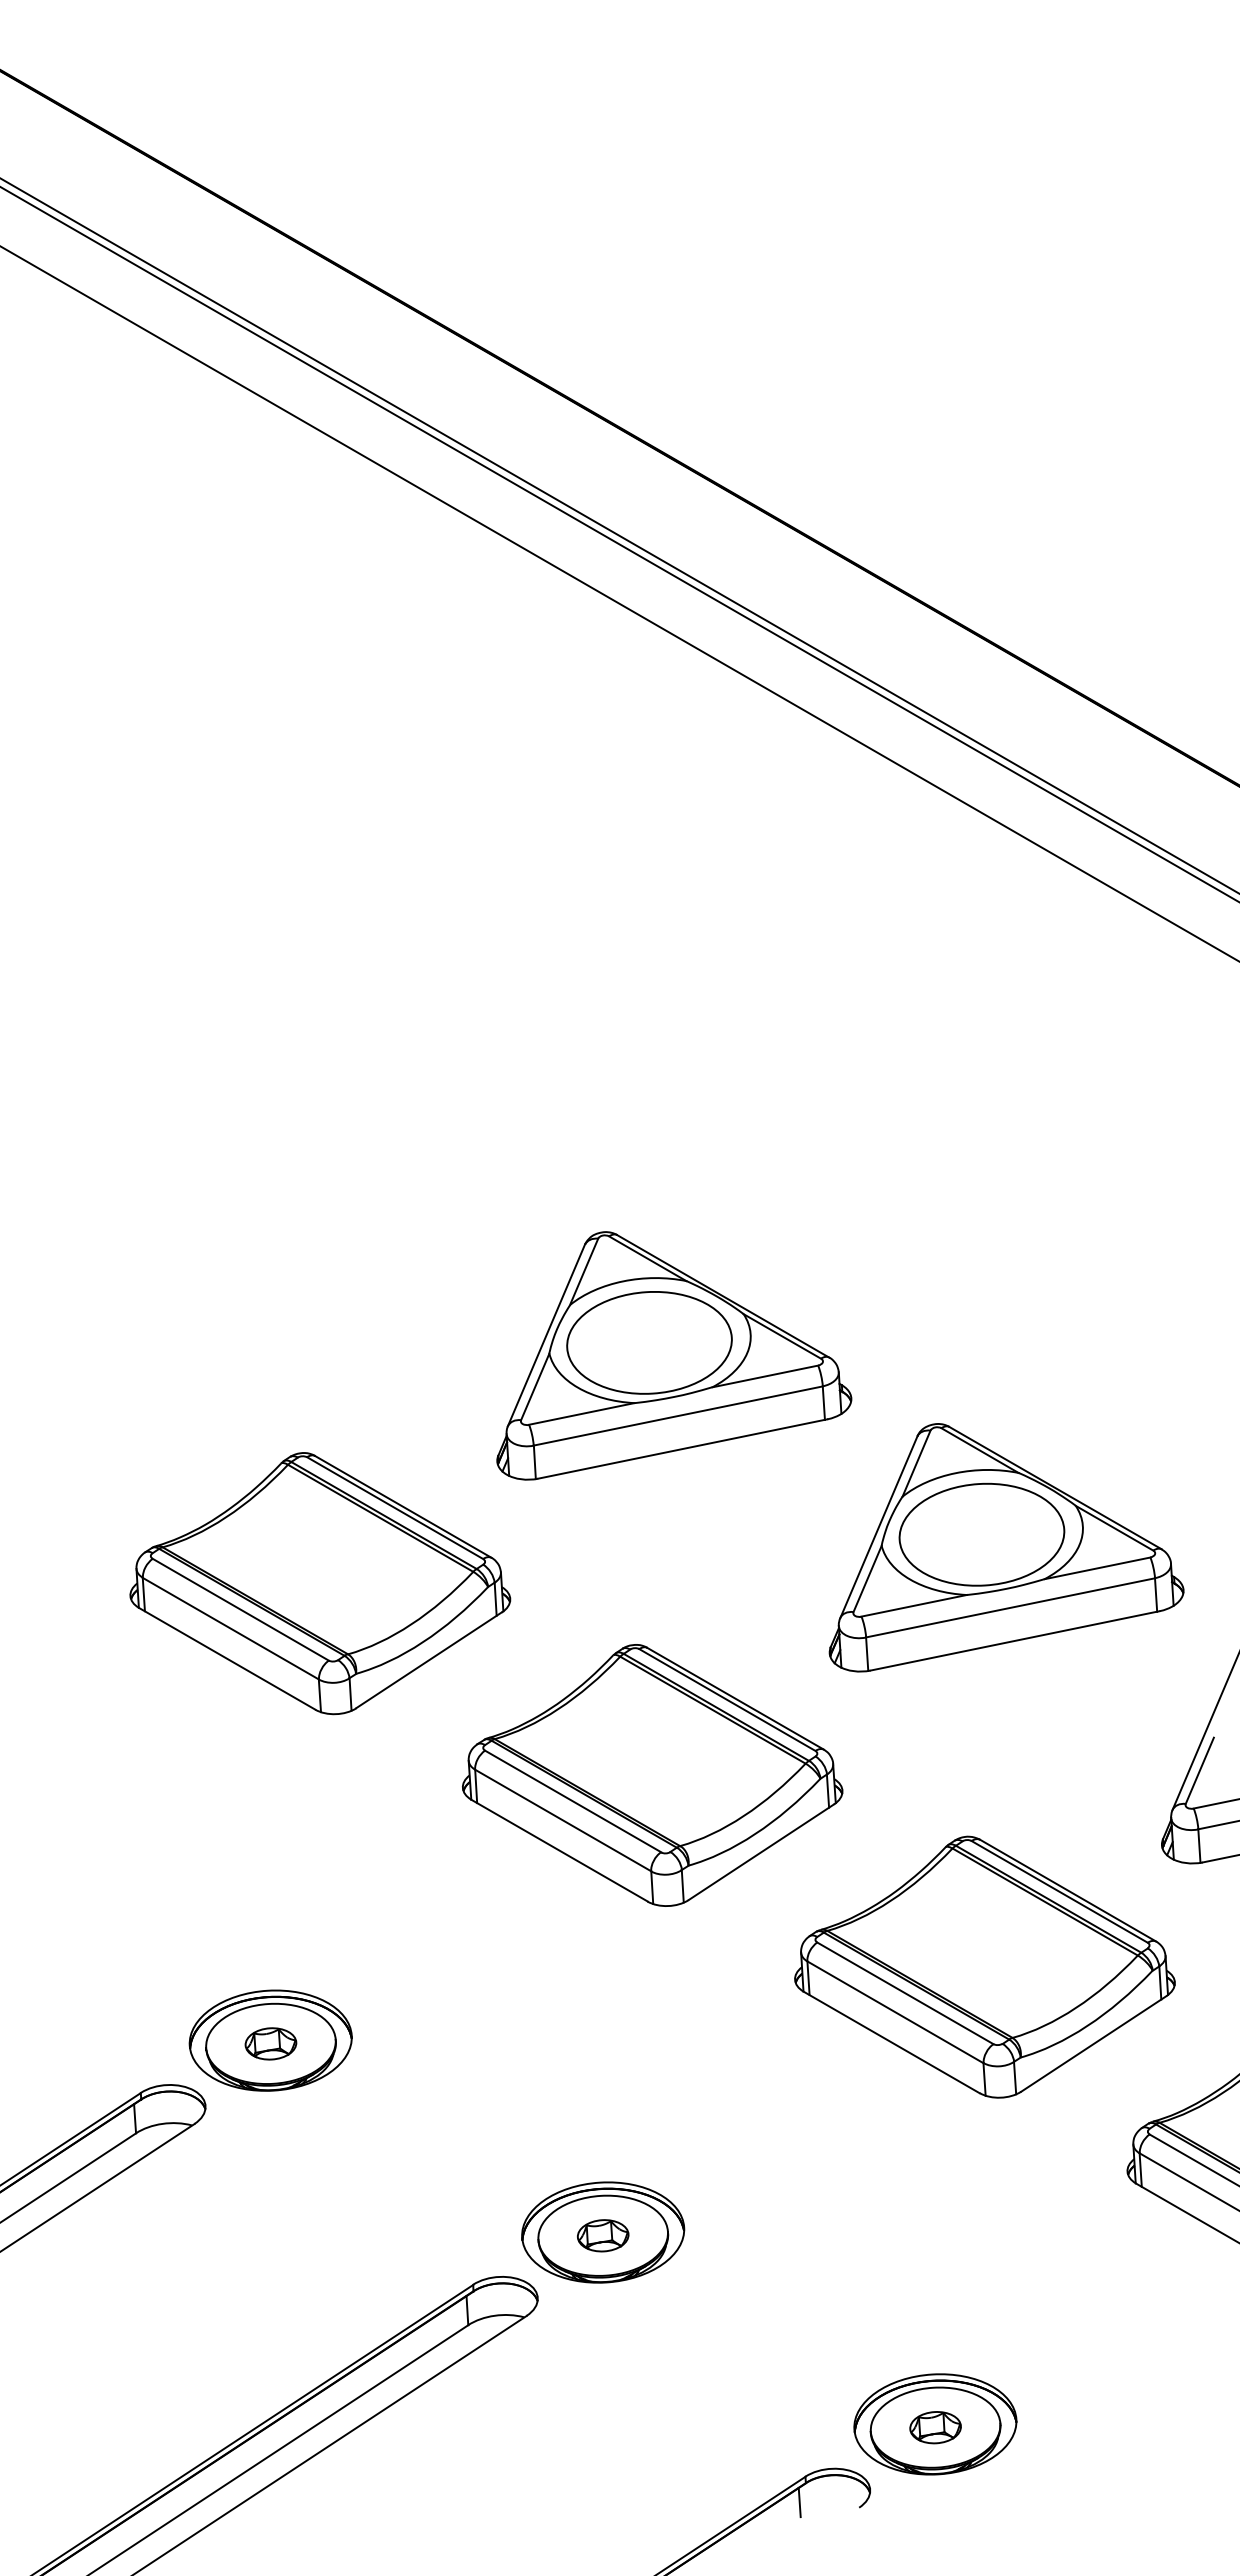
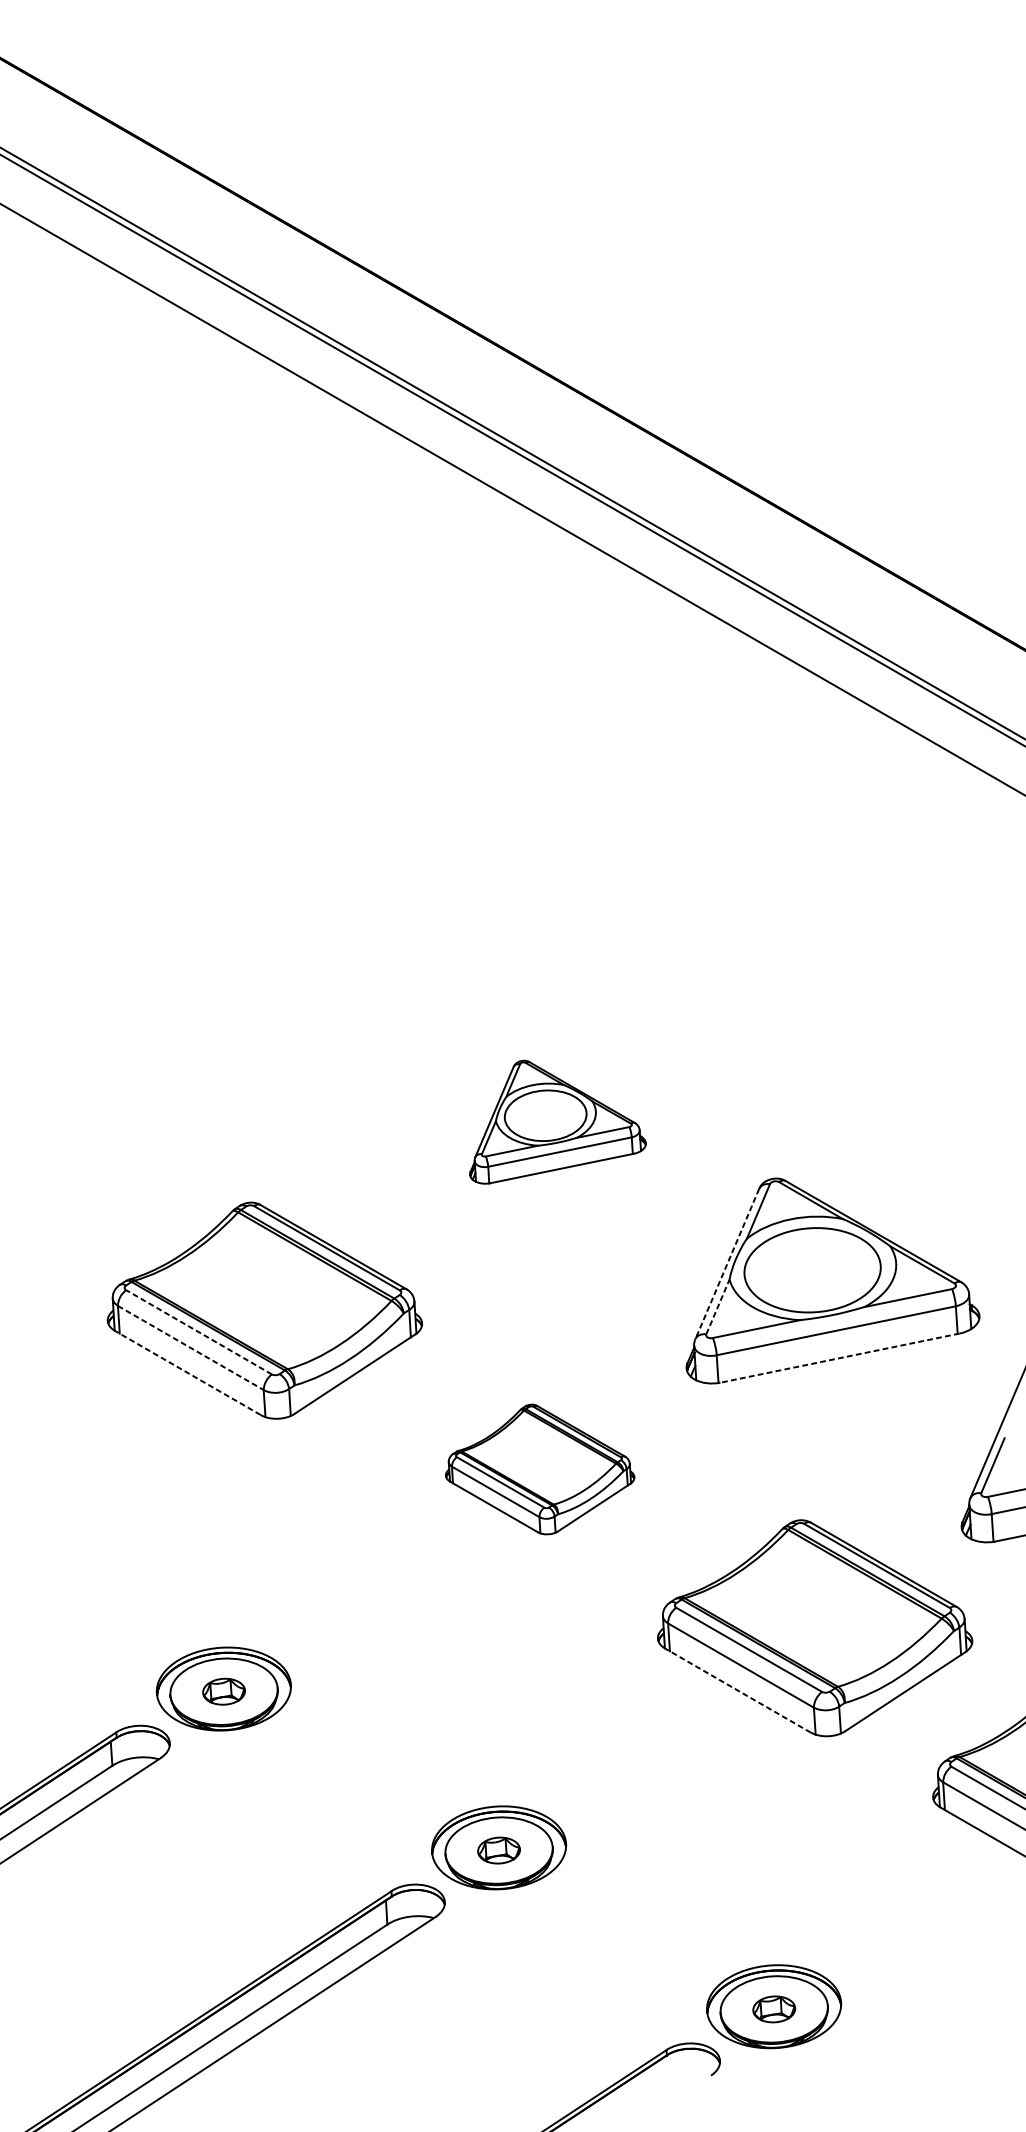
part: (674, 1355) -> (558, 1121), size x0.6
line: (878, 1527) -> (726, 1264), solid -> dashed
line: (867, 1578) -> (717, 1306), solid -> dashed
line: (240, 1609) -> (198, 1332), solid -> dashed
line: (230, 1628) -> (190, 1347), solid -> dashed
line: (1014, 1640) -> (839, 1357), solid -> dashed
line: (227, 1658) -> (188, 1372), solid -> dashed
part: (652, 1775) -> (539, 1469), size x0.6
line: (891, 2042) -> (737, 1690), solid -> dashed
line: (799, 2502) -> (661, 2071), removed

